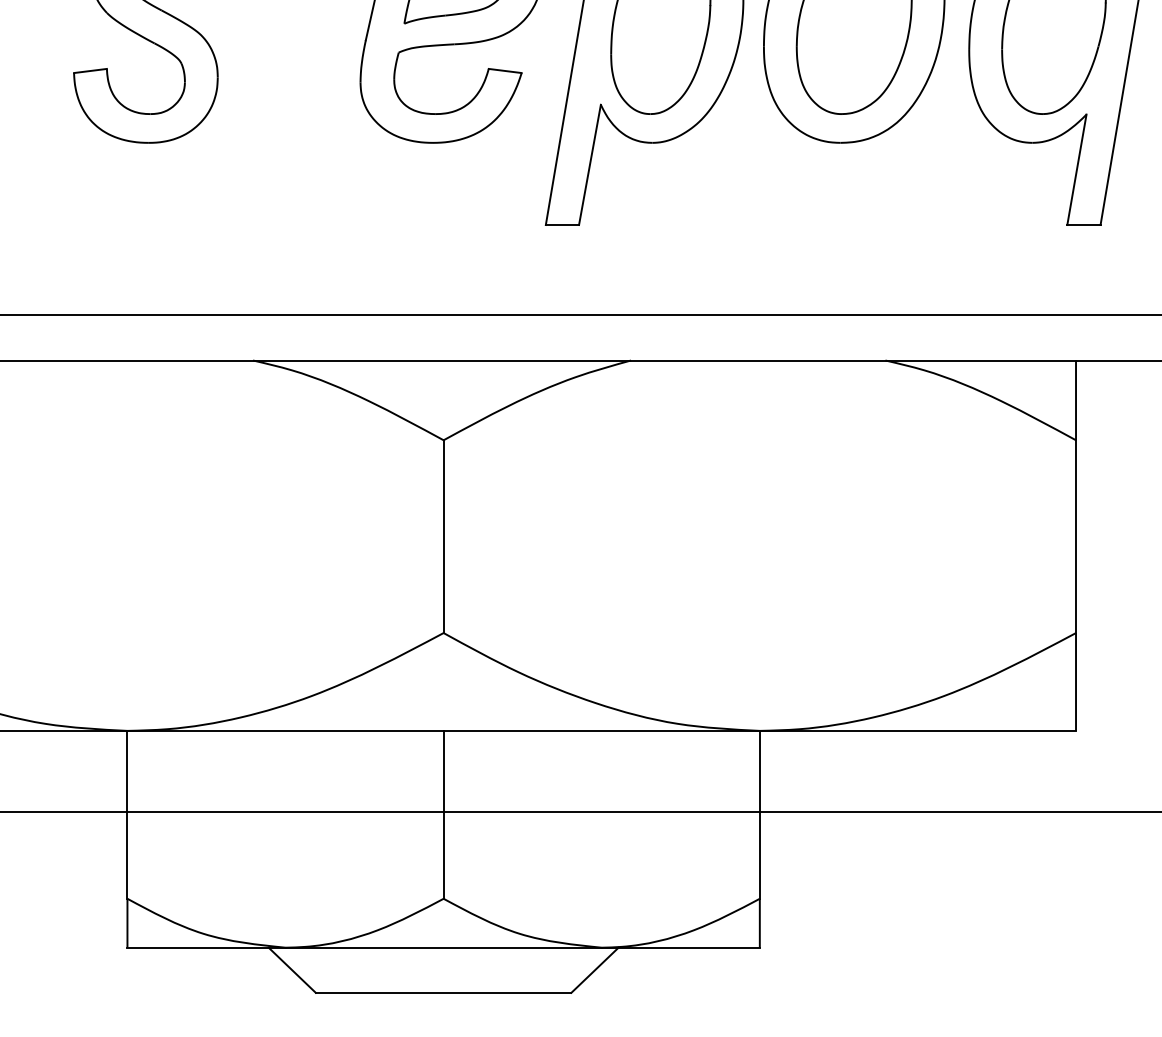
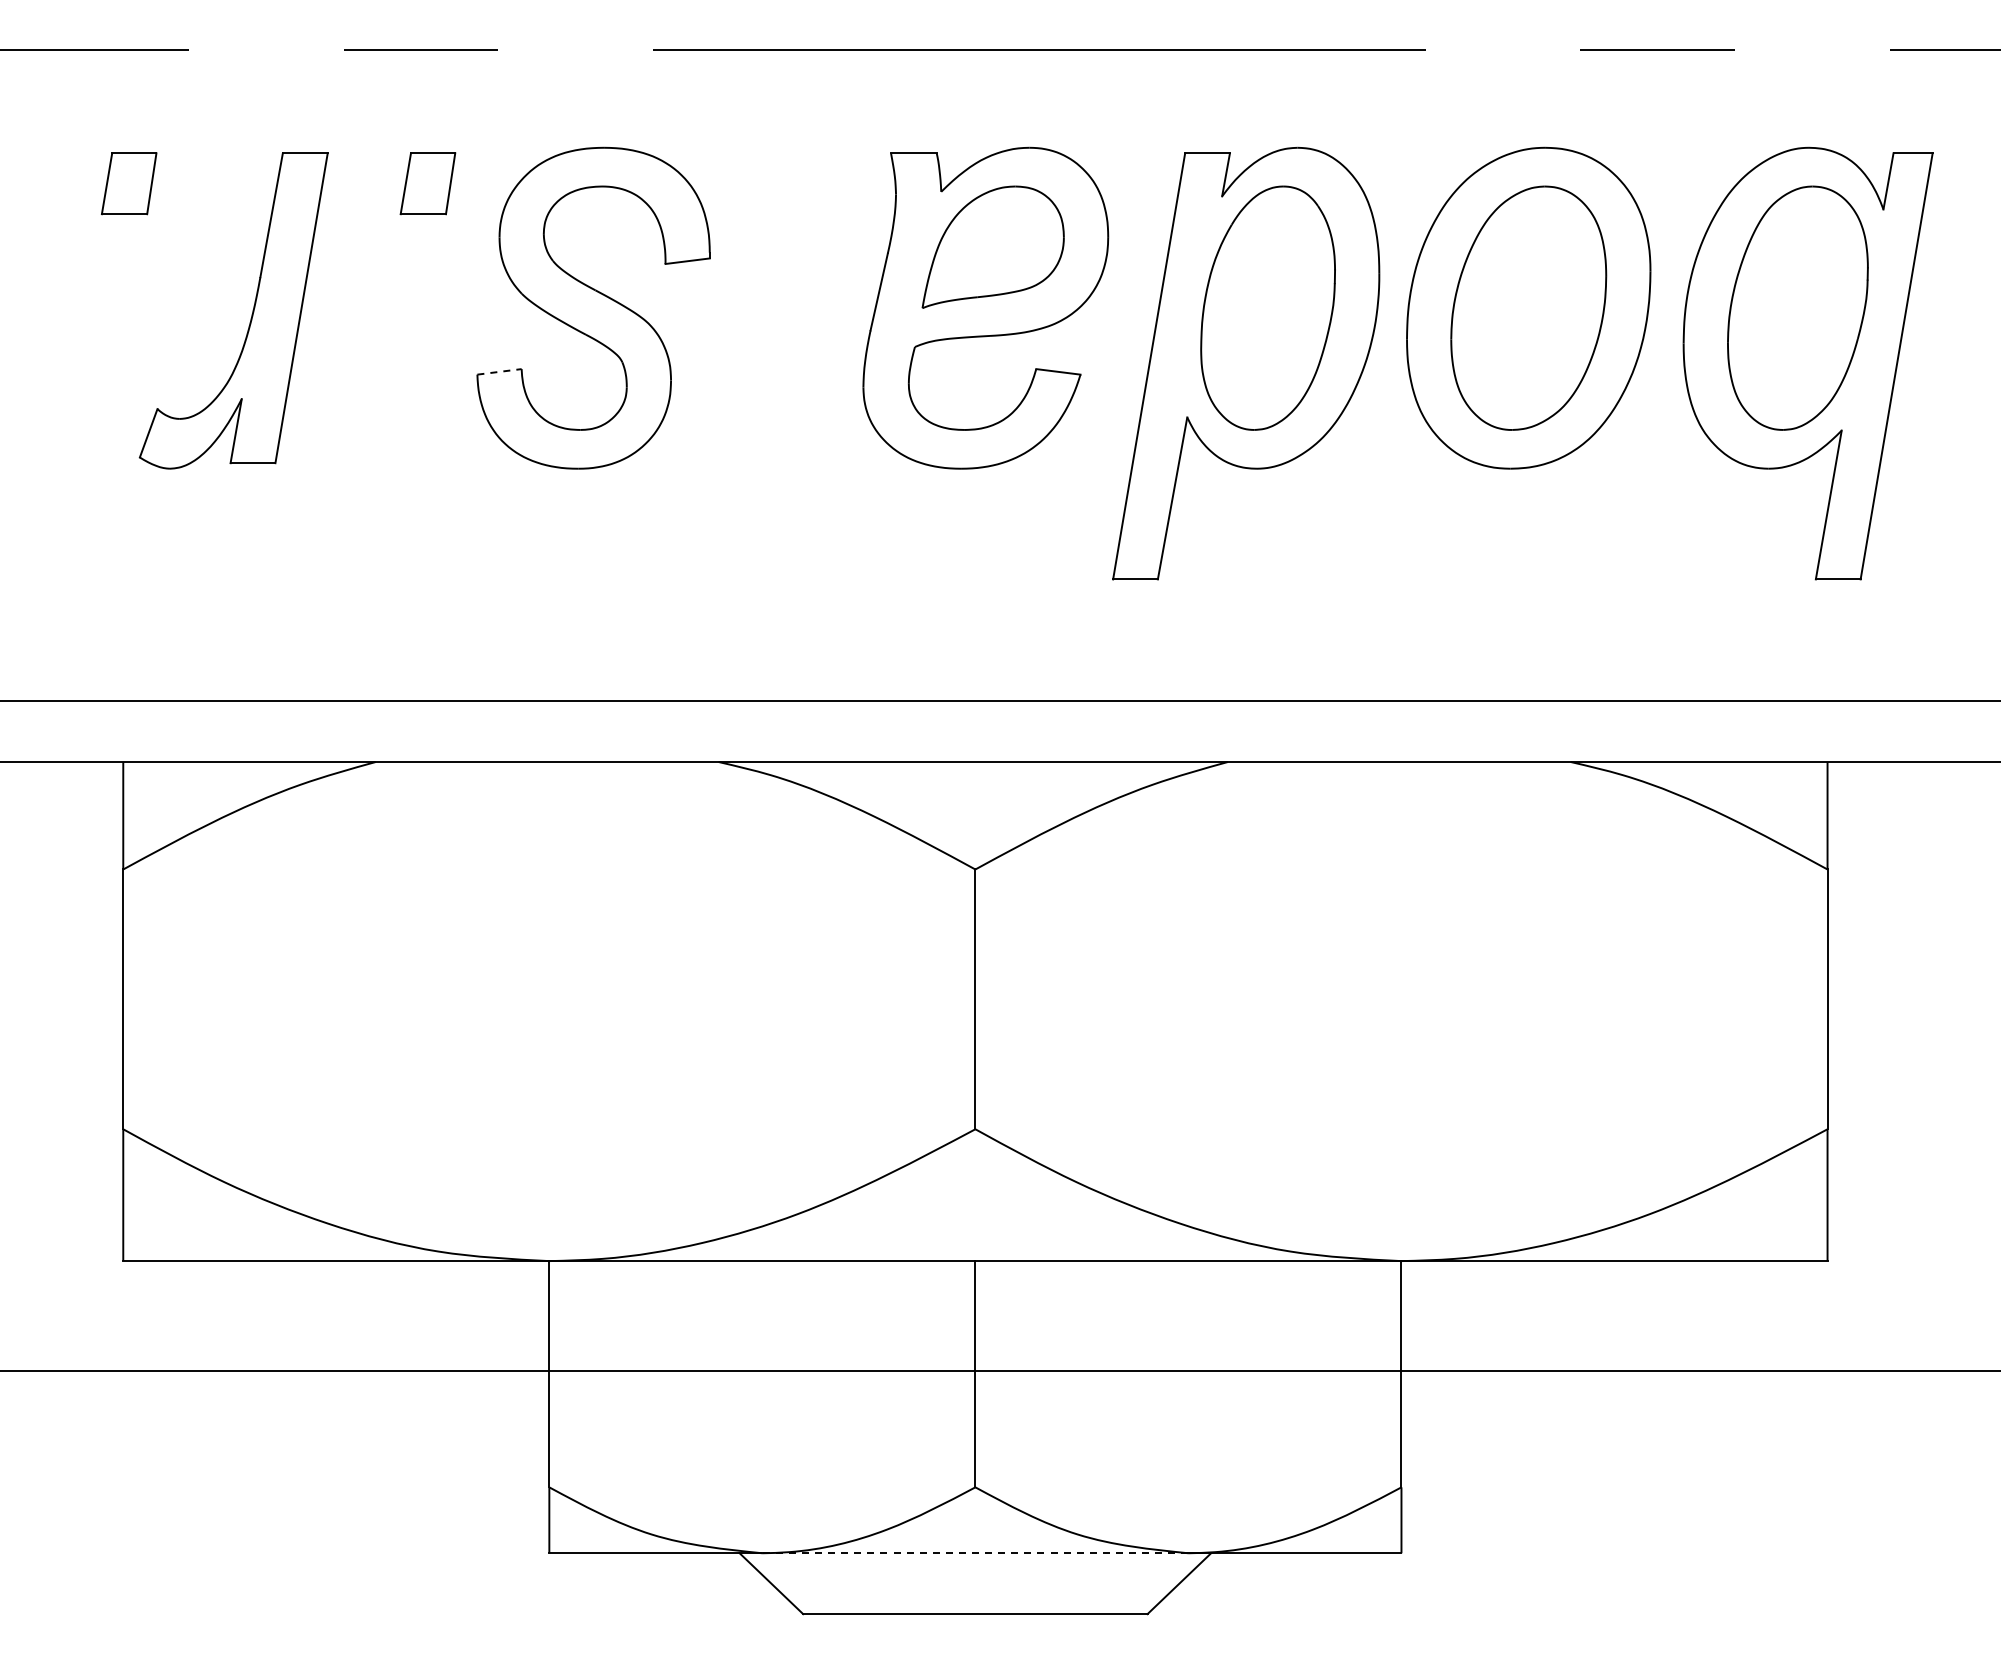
line: (91, 70) -> (500, 371), solid -> dashed
line: (442, 947) -> (974, 1553), solid -> dashed

